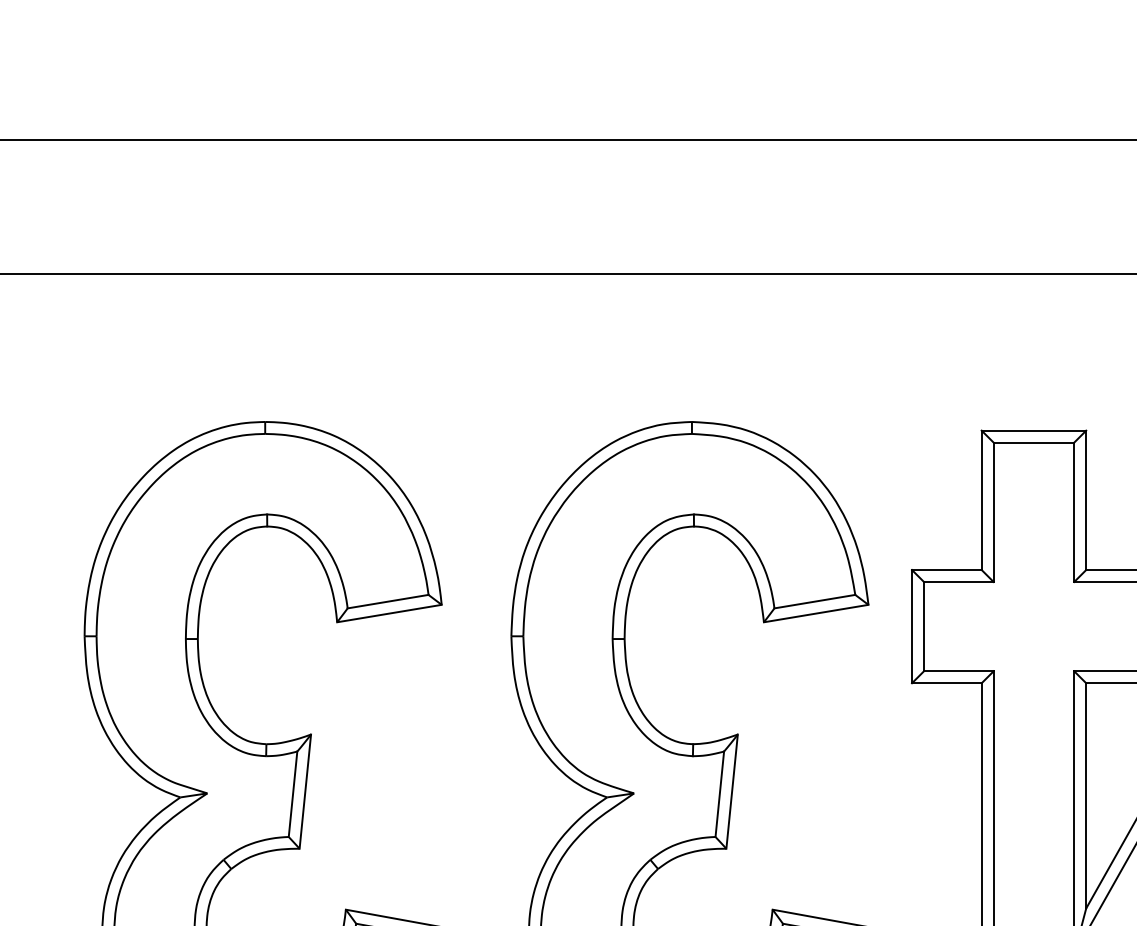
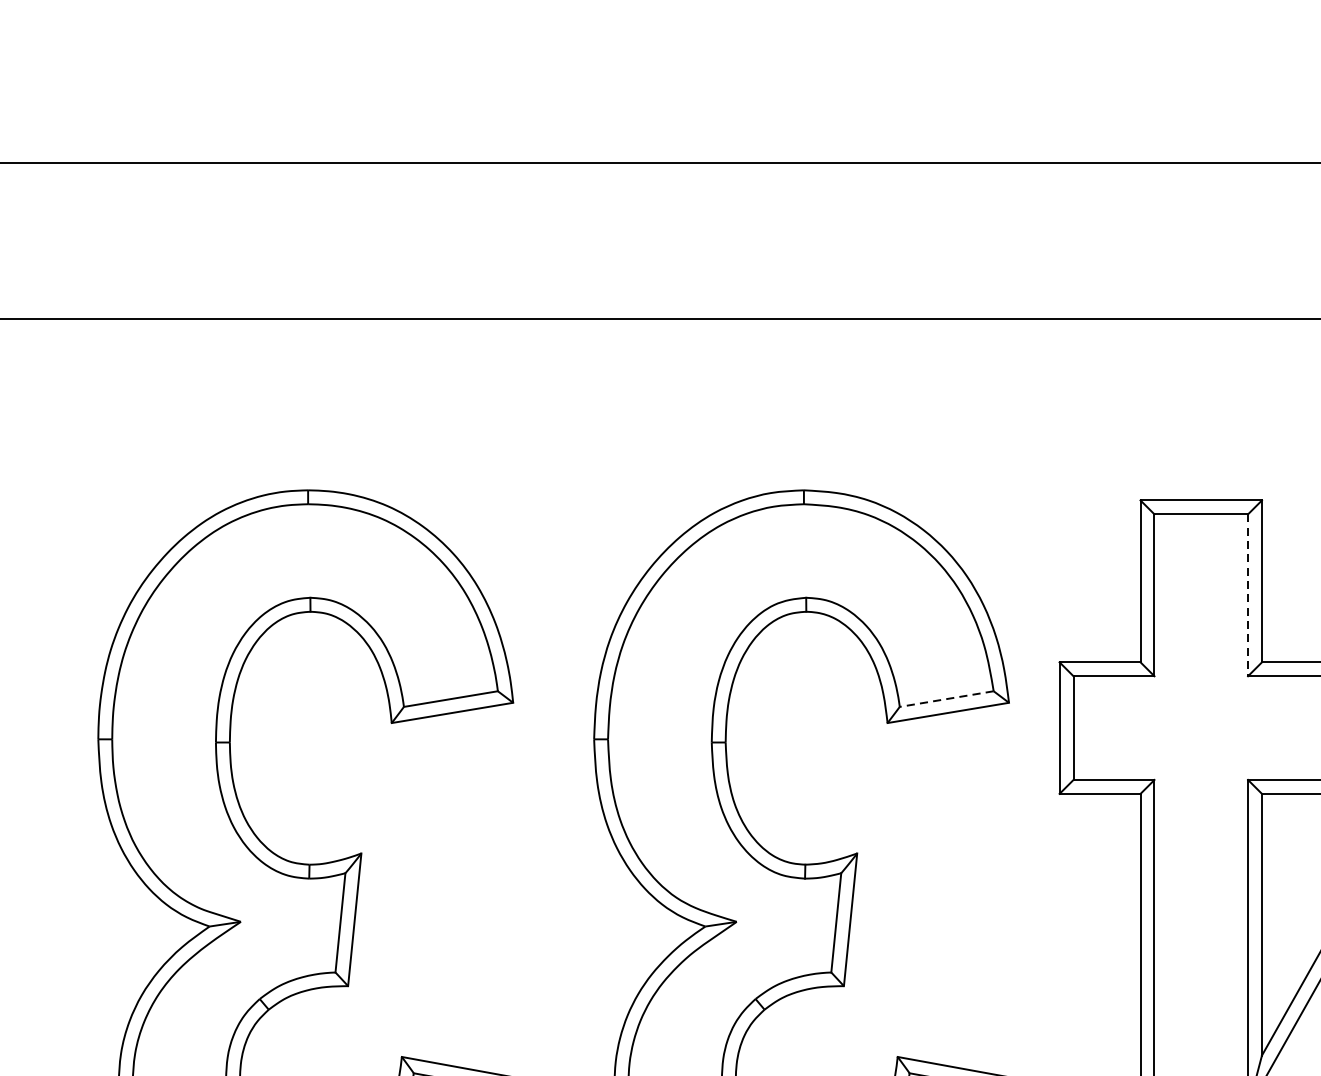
line: (1074, 512) -> (1248, 595), solid -> dashed
line: (814, 601) -> (946, 698), solid -> dashed

